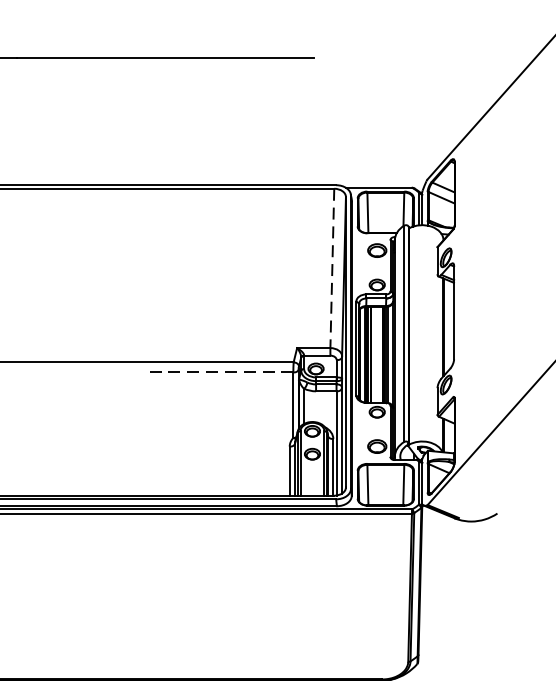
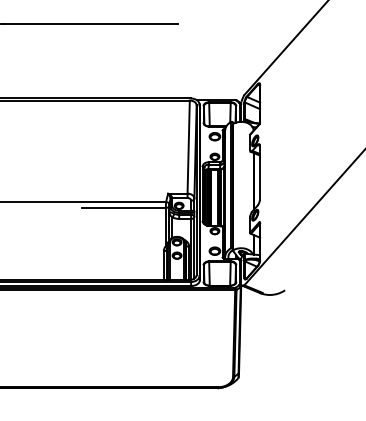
line: (332, 269) -> (188, 147), dashed -> solid
line: (220, 371) -> (123, 207), dashed -> solid

